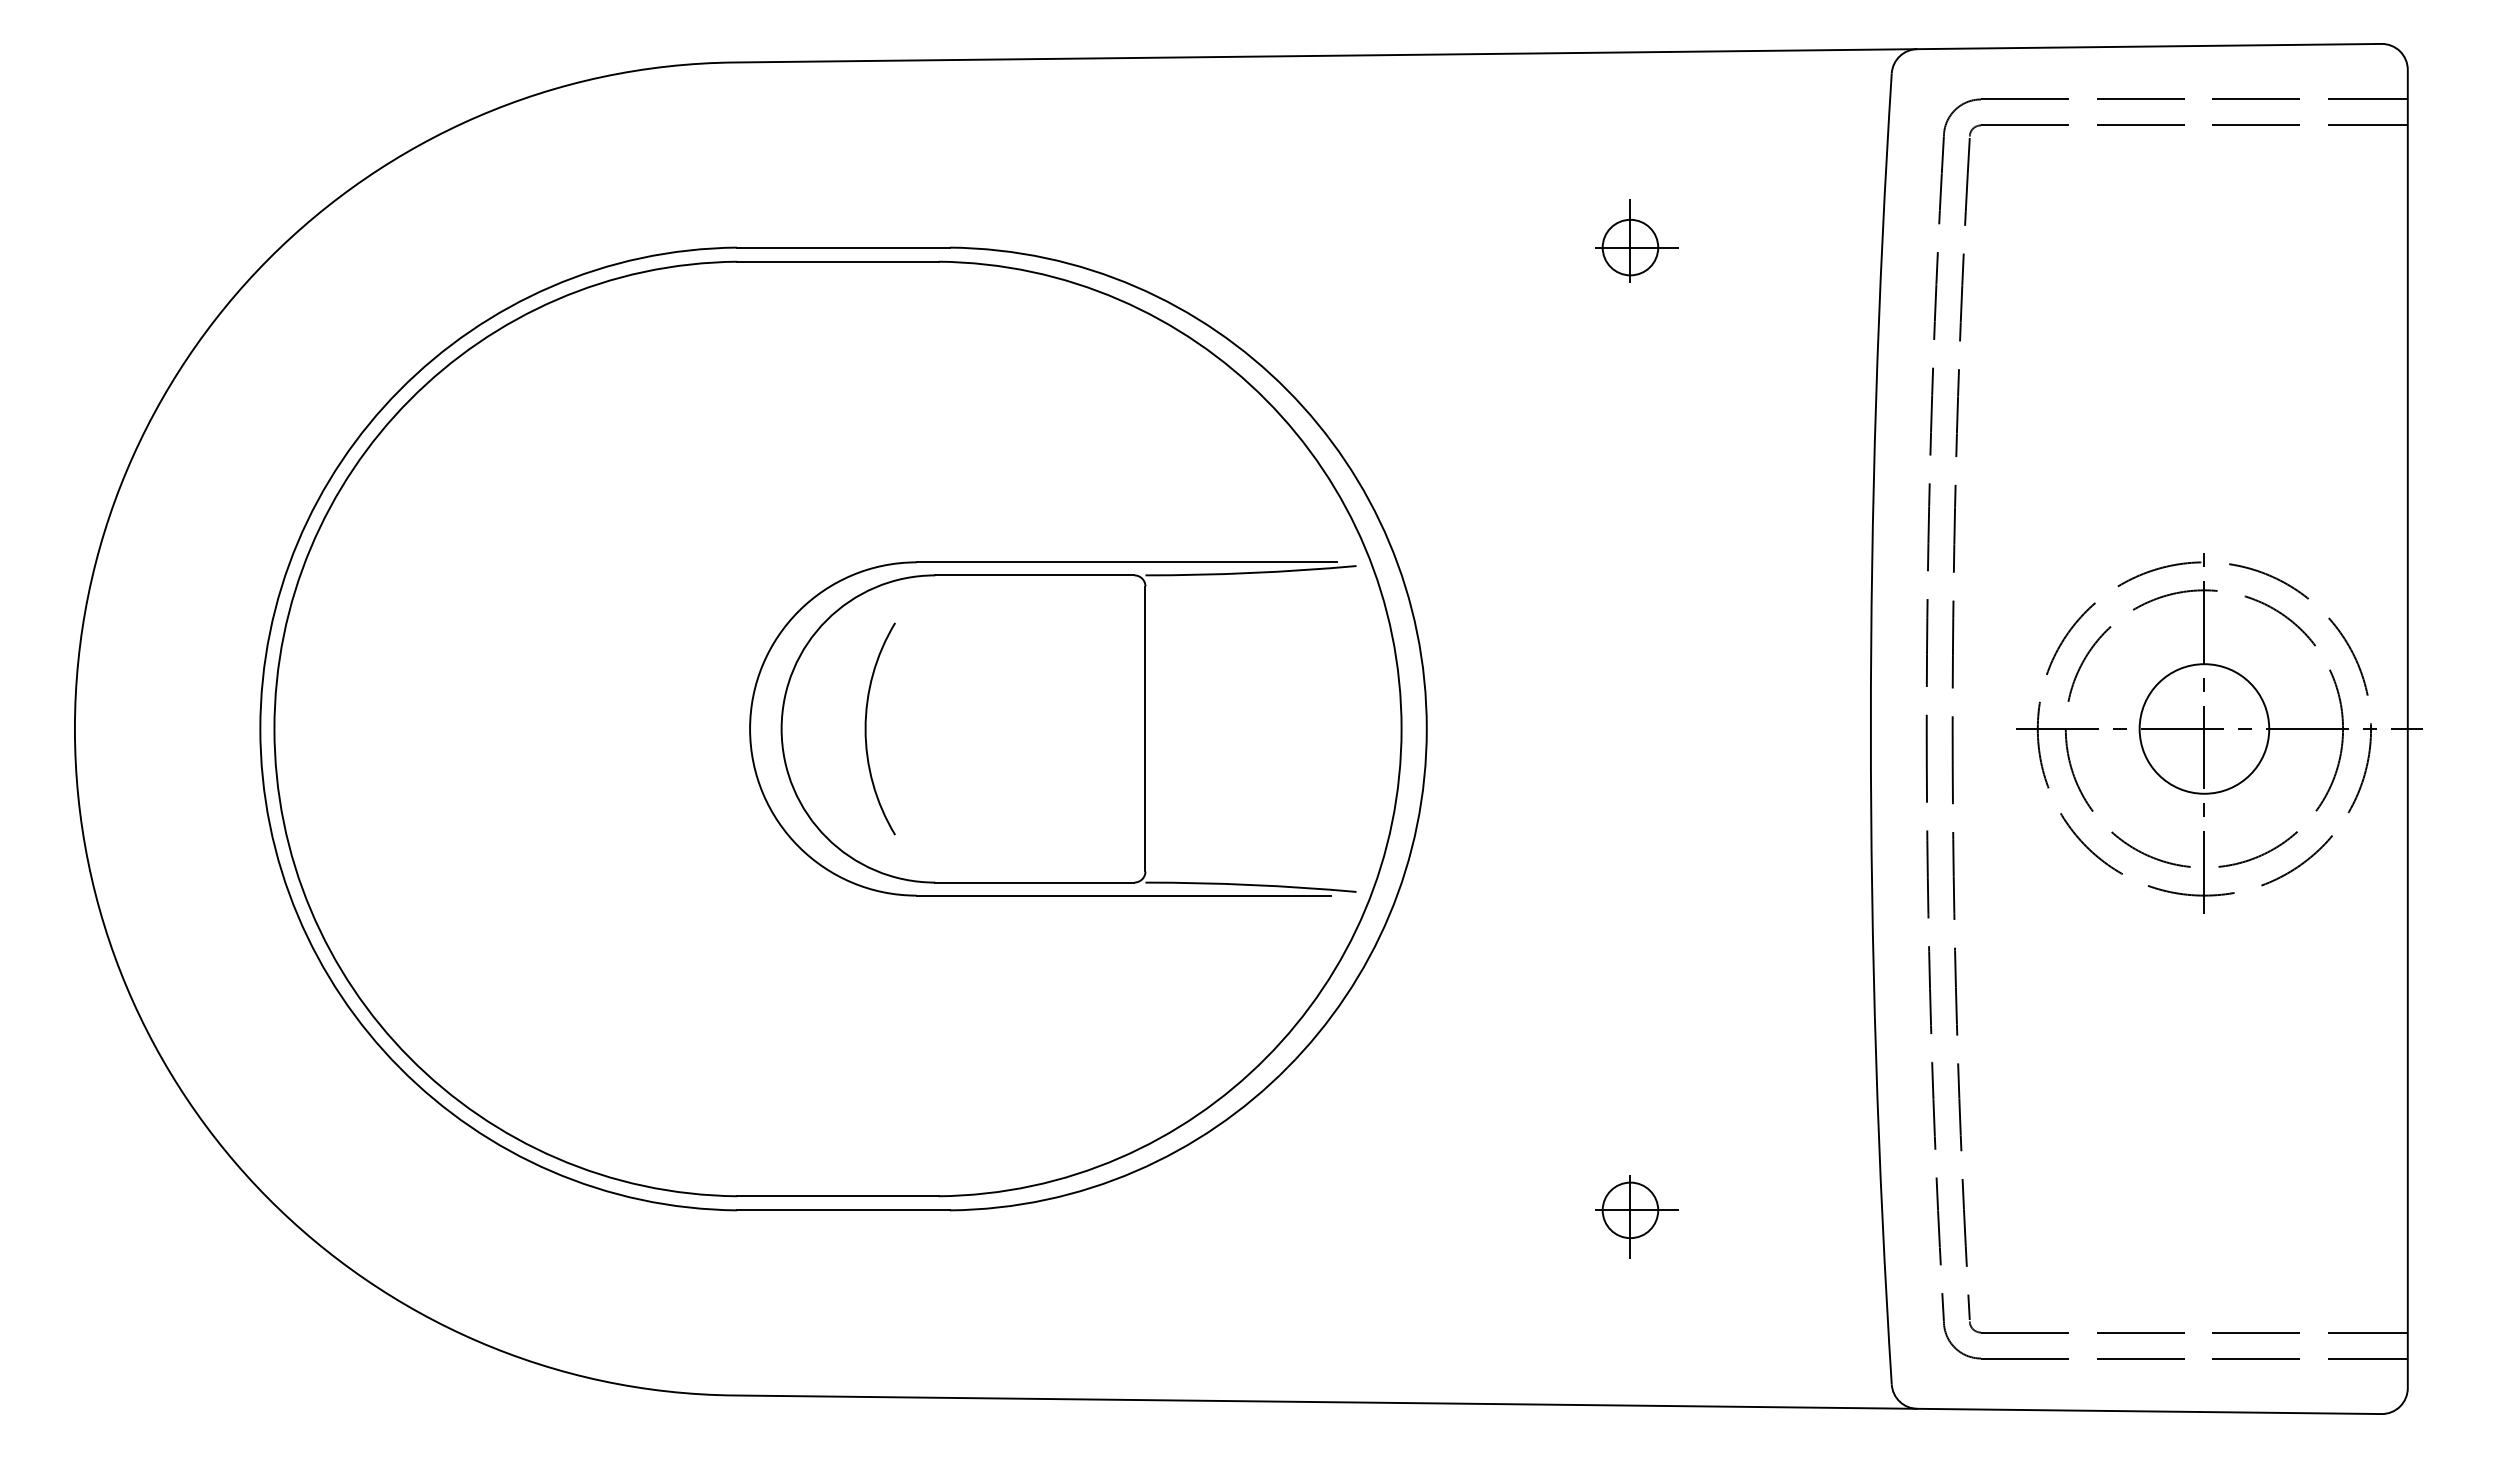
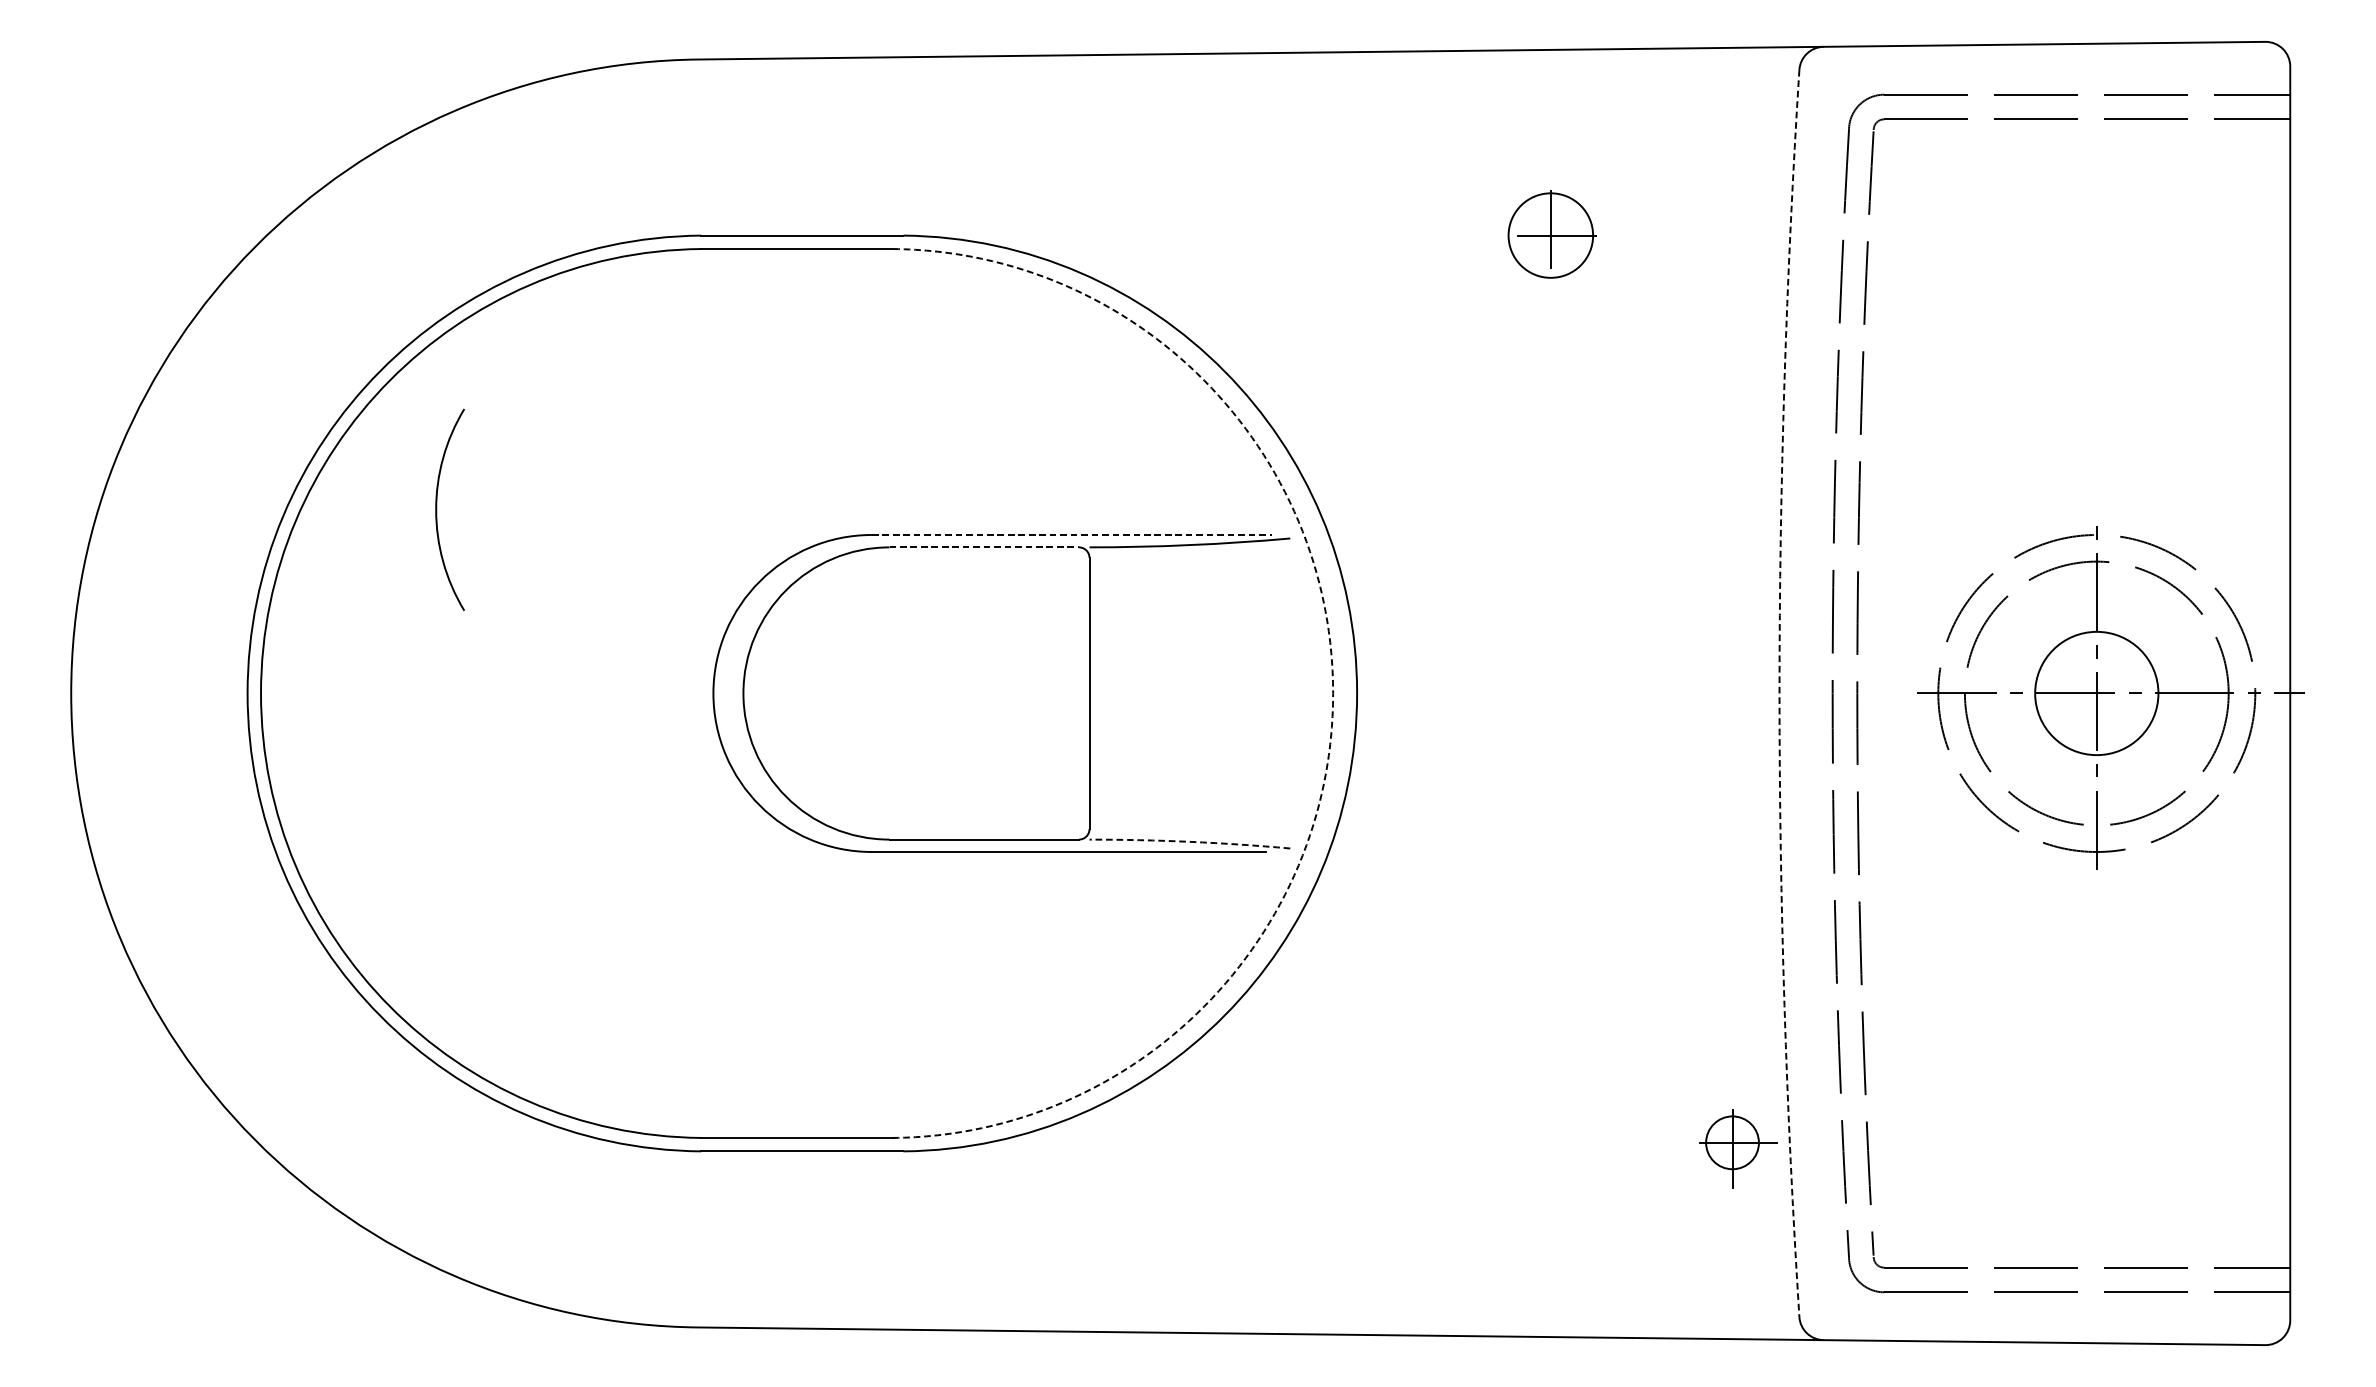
circle: (1630, 247) -> (1550, 235), size x1.6
line: (1127, 562) -> (1072, 535), solid -> dashed
line: (1034, 575) -> (983, 547), solid -> dashed
arc: (866, 728) -> (437, 509), moved
arc: (1401, 728) -> (1333, 693), solid -> dashed
arc: (1870, 728) -> (1779, 693), solid -> dashed
arc: (1251, 884) -> (1190, 841), solid -> dashed
part: (1636, 1216) -> (1738, 1148), moved

